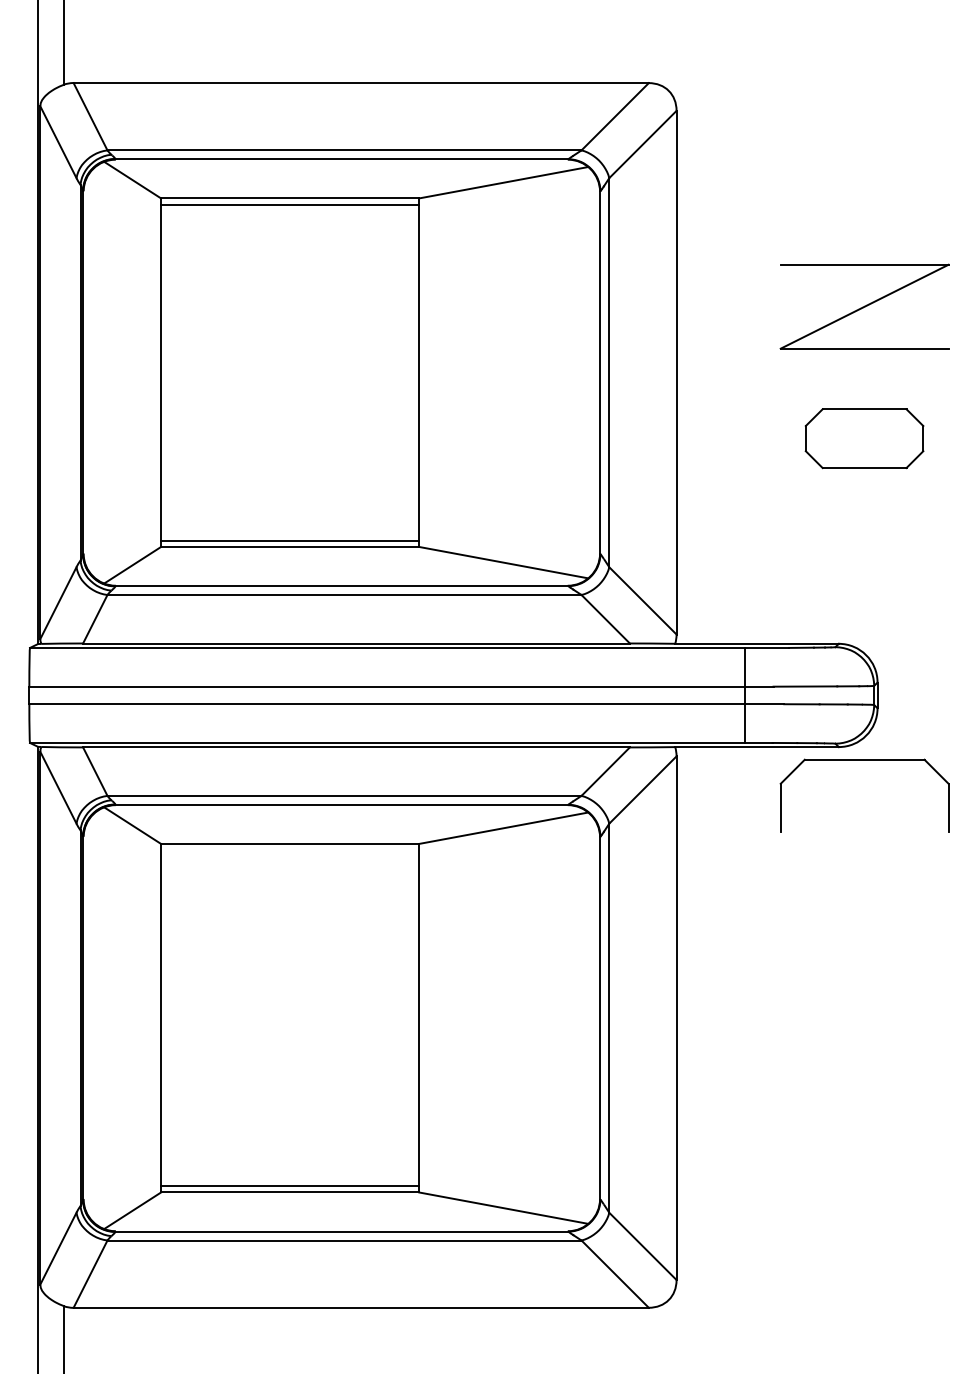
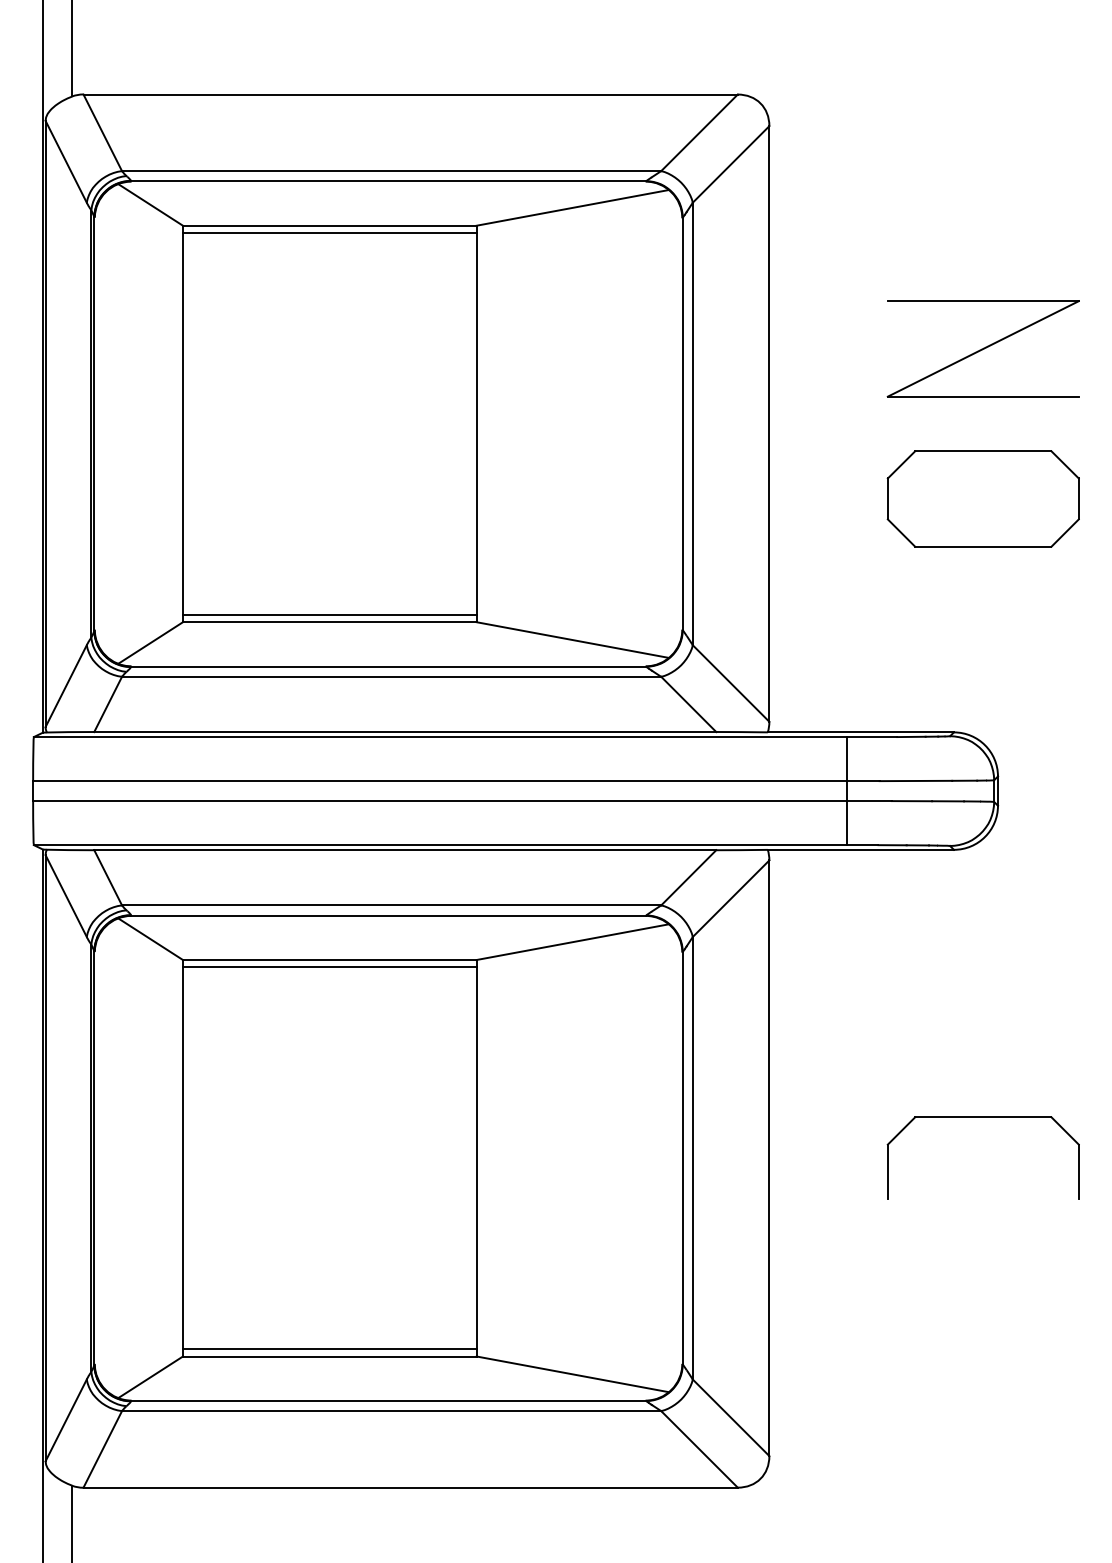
part: (863, 438) -> (982, 498), size x1.43
part: (863, 759) -> (982, 1117), moved
line: (289, 850) -> (329, 967), added

